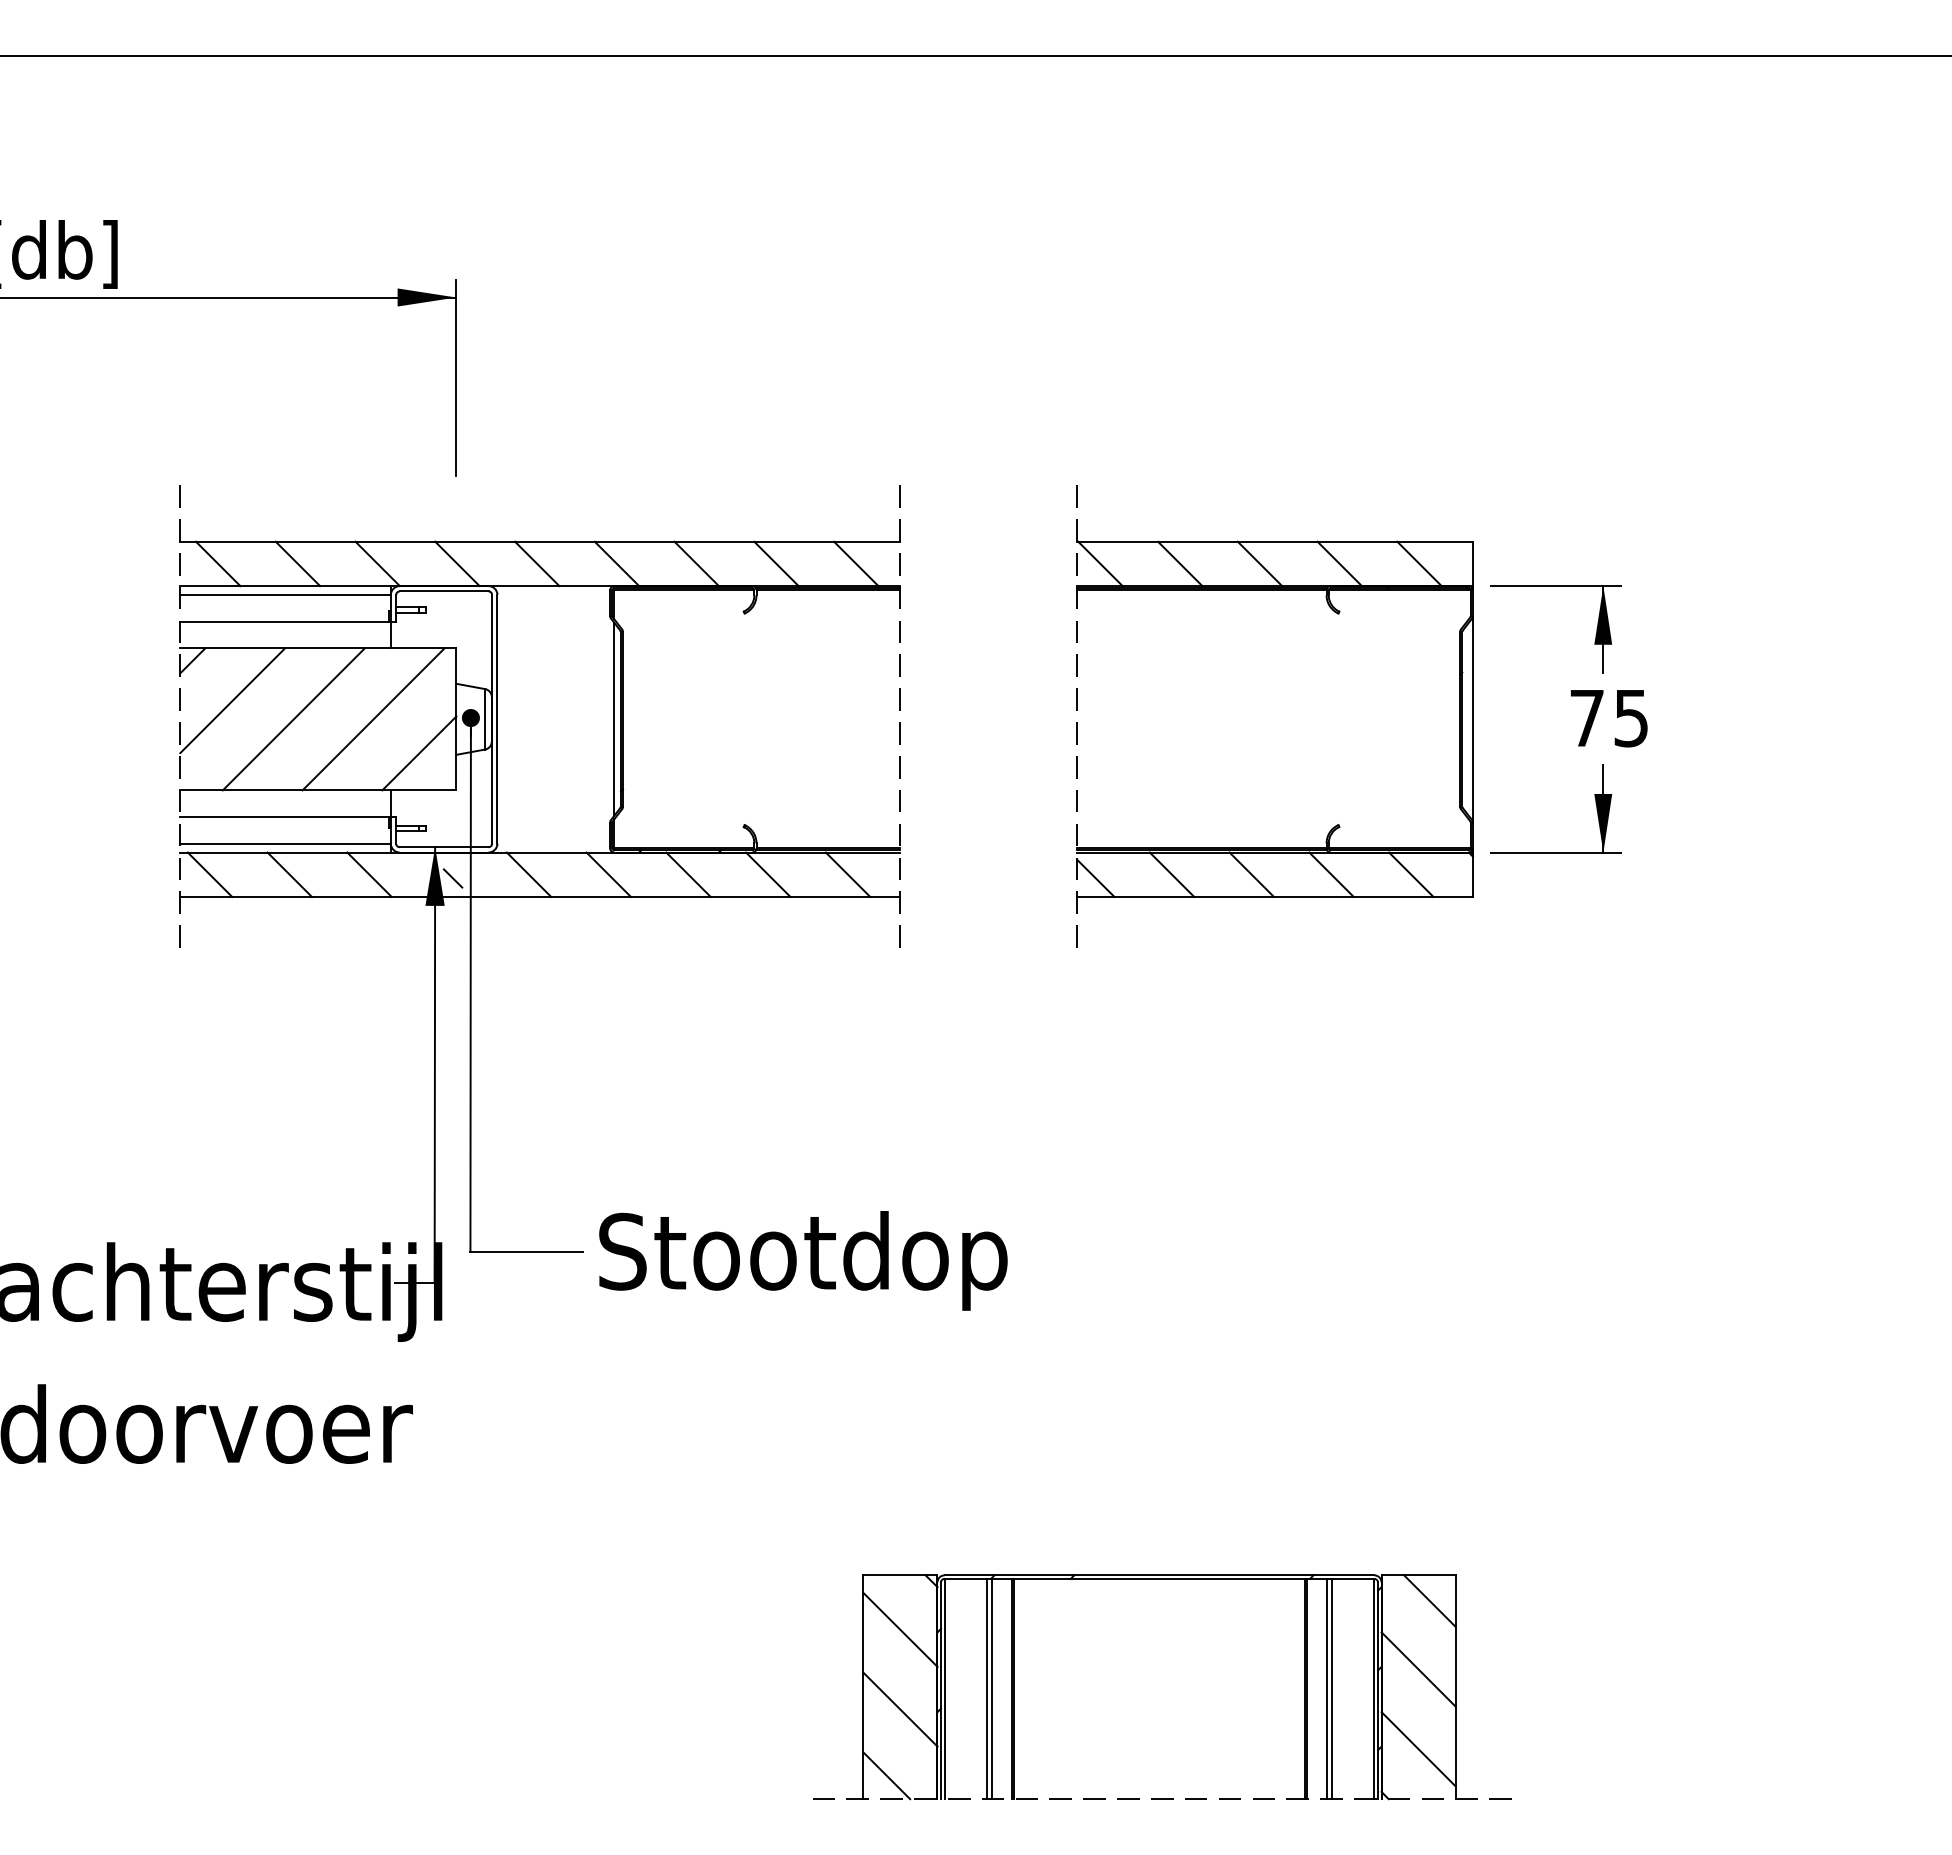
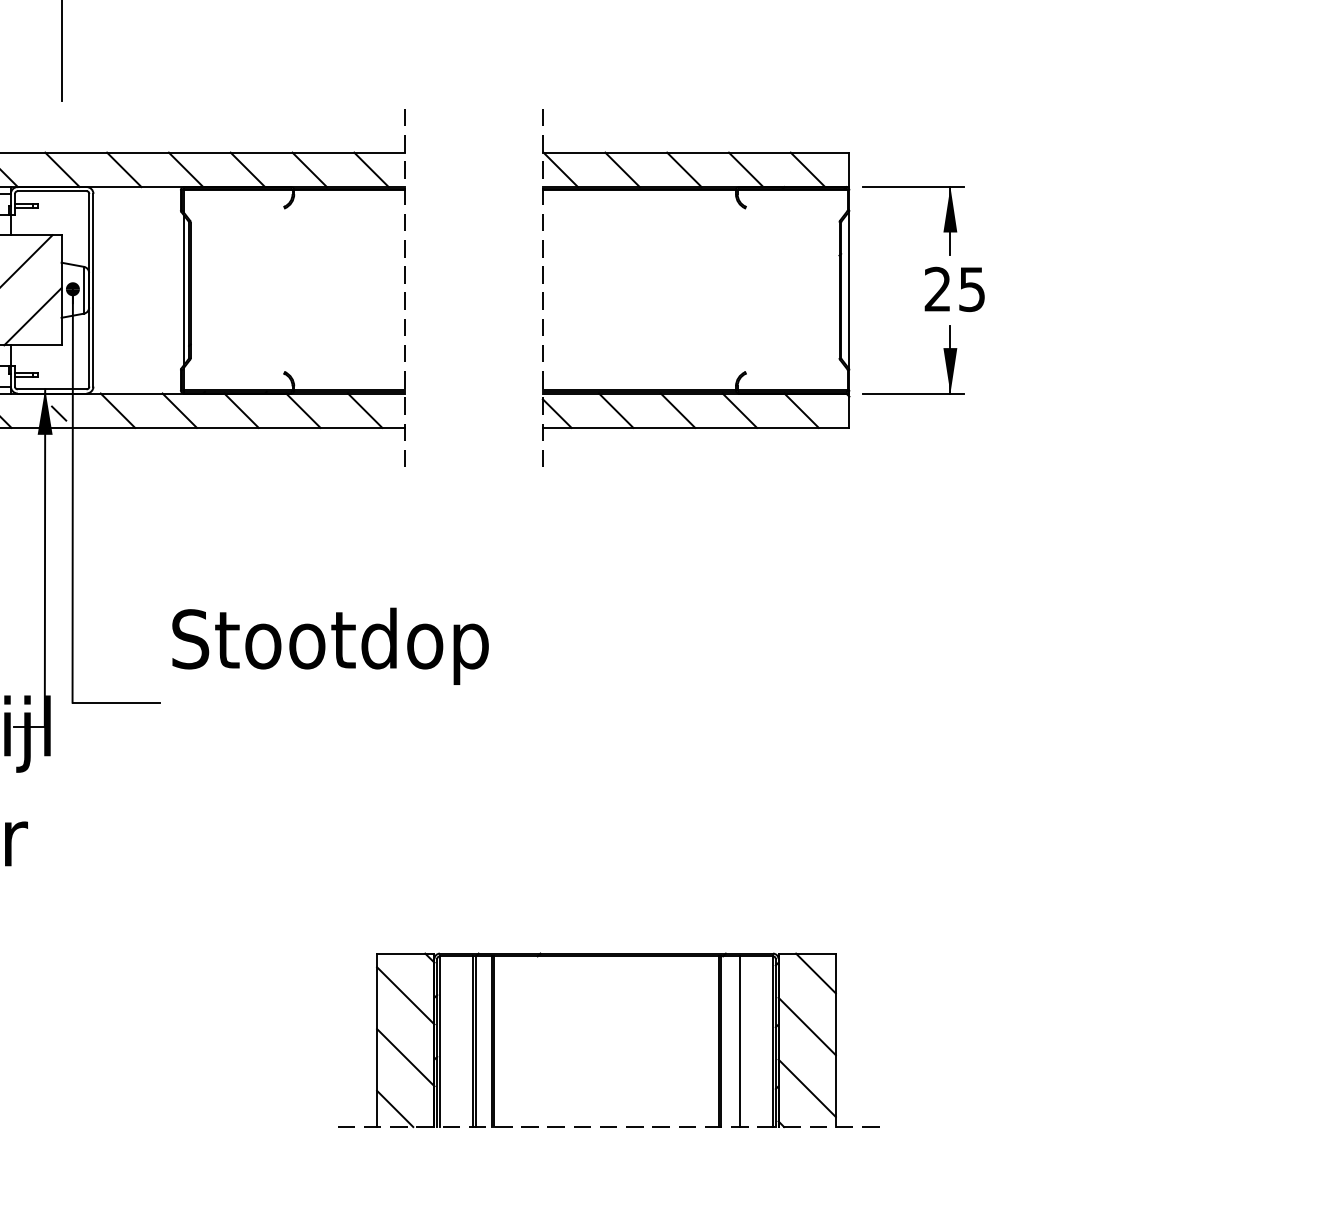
text: (1586, 717) -> (937, 288), 75 -> 25
text: (803, 1260) -> (330, 646), moved
line: (1327, 1688) -> (736, 1041), removed

